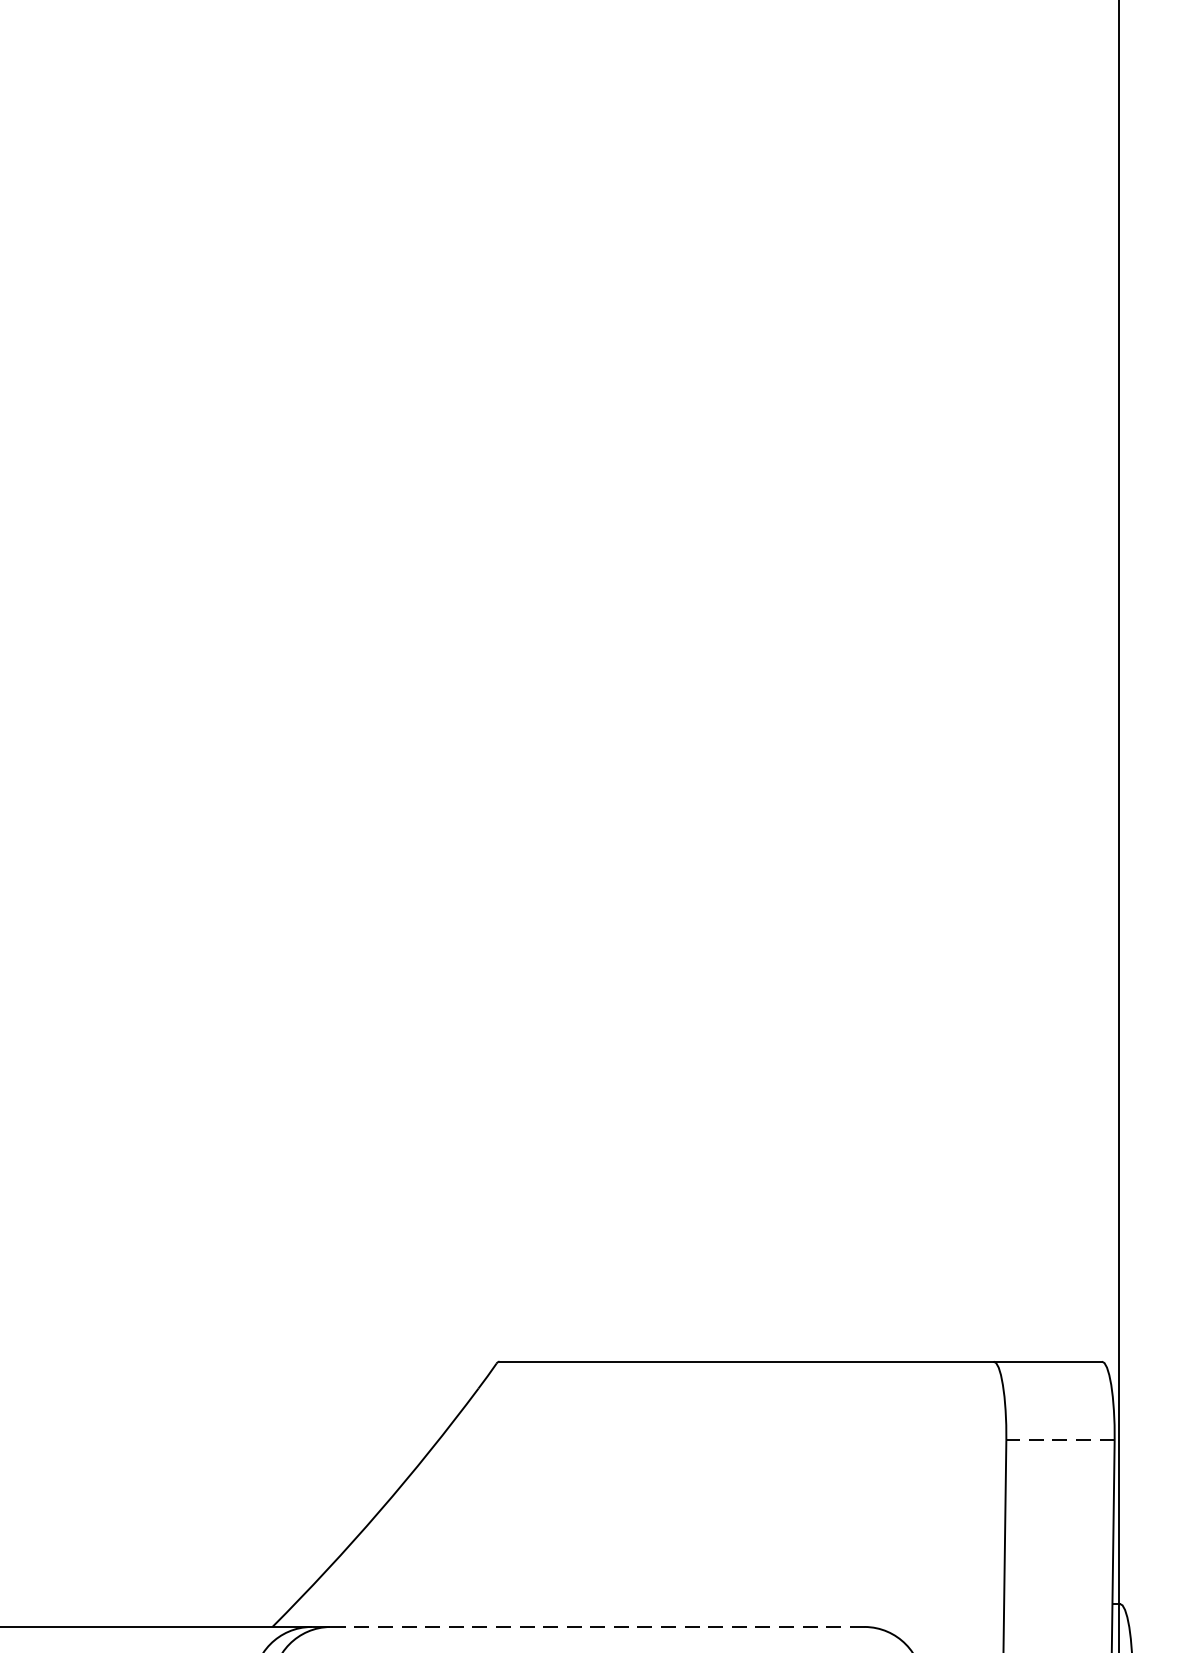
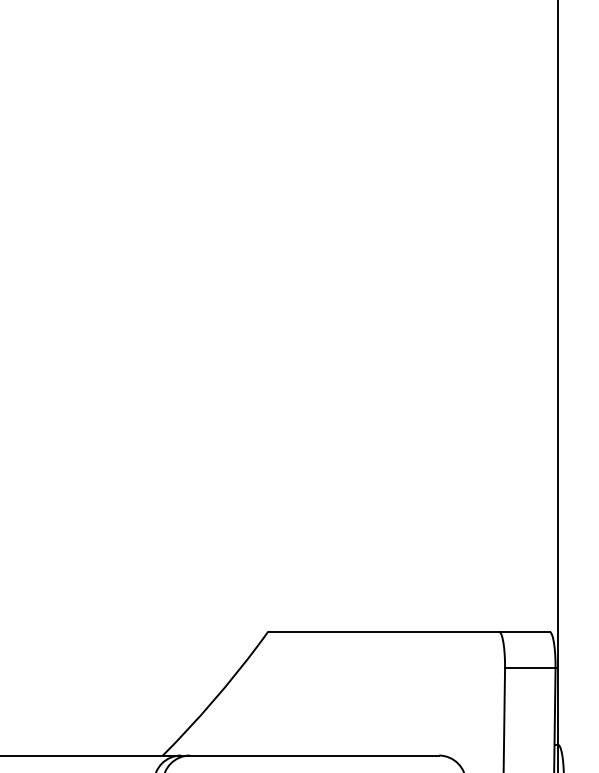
line: (1058, 1440) -> (529, 668), dashed -> solid
line: (597, 1626) -> (314, 755), dashed -> solid

